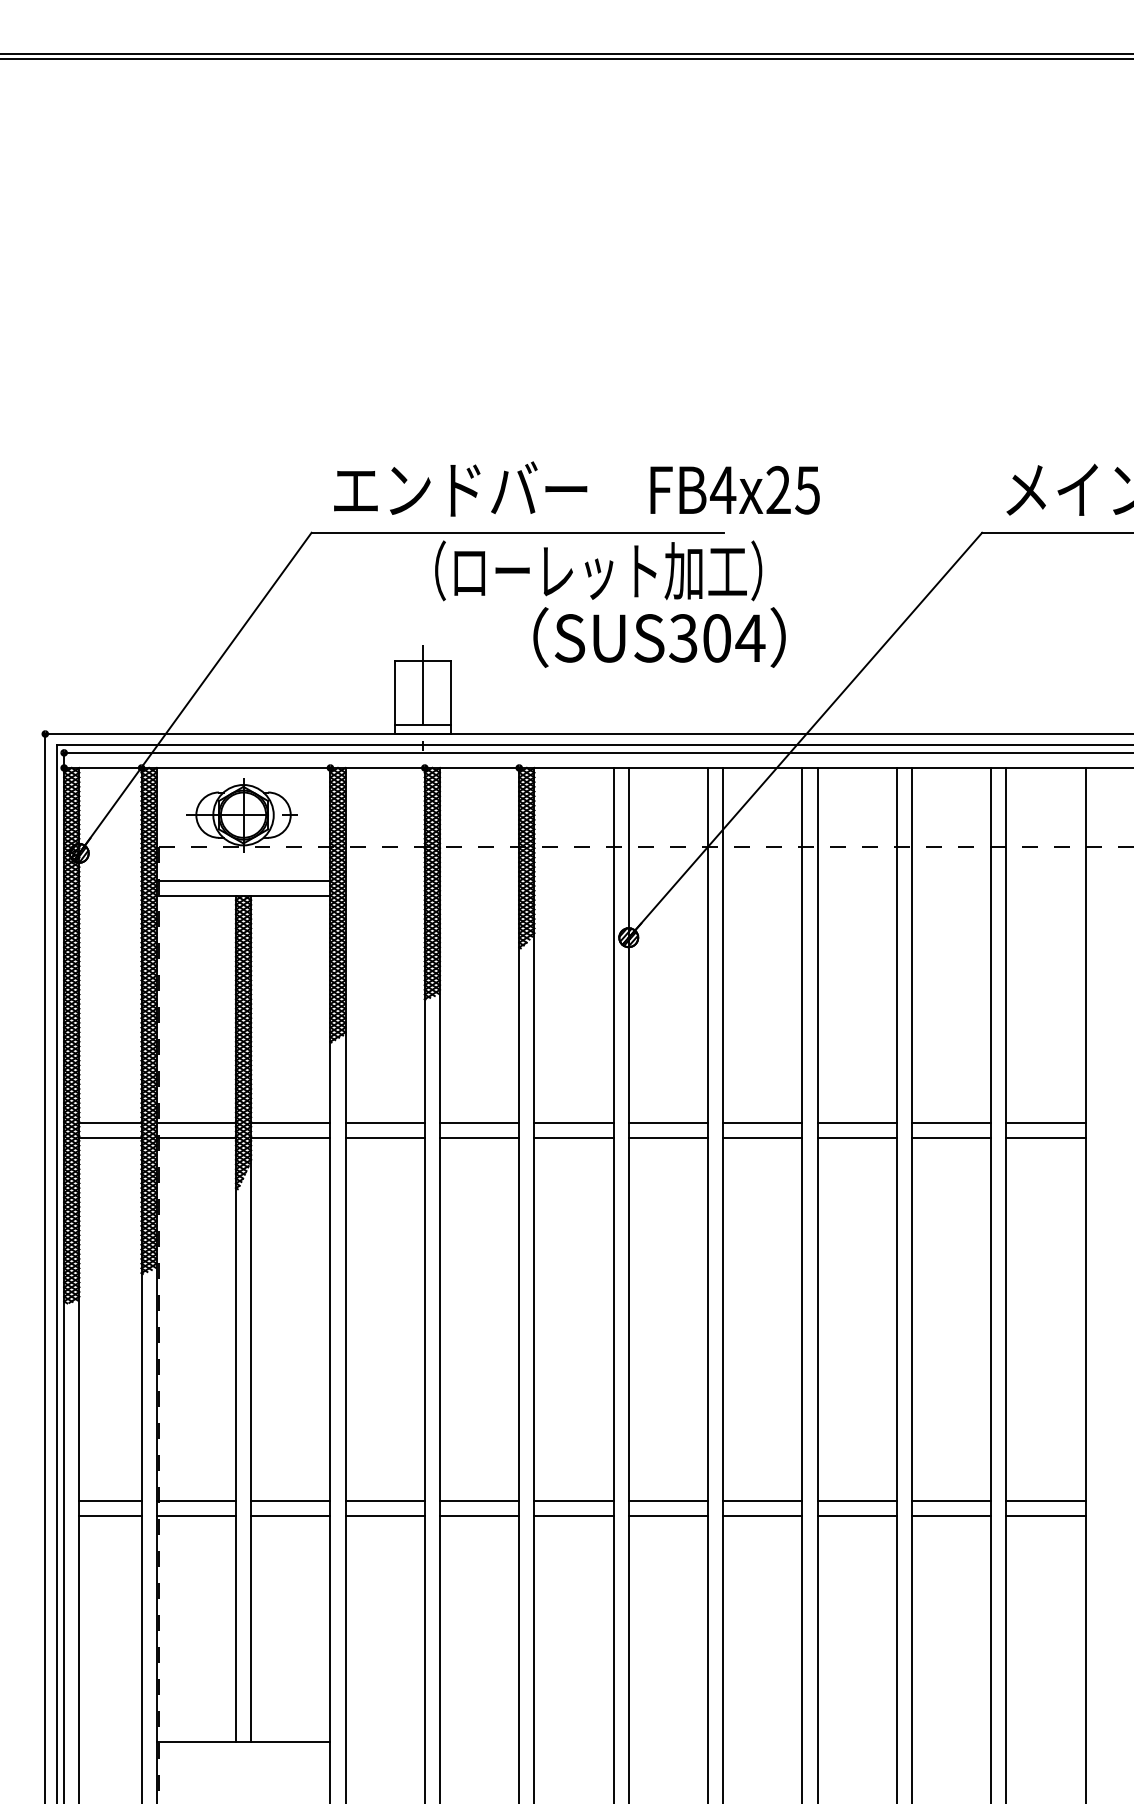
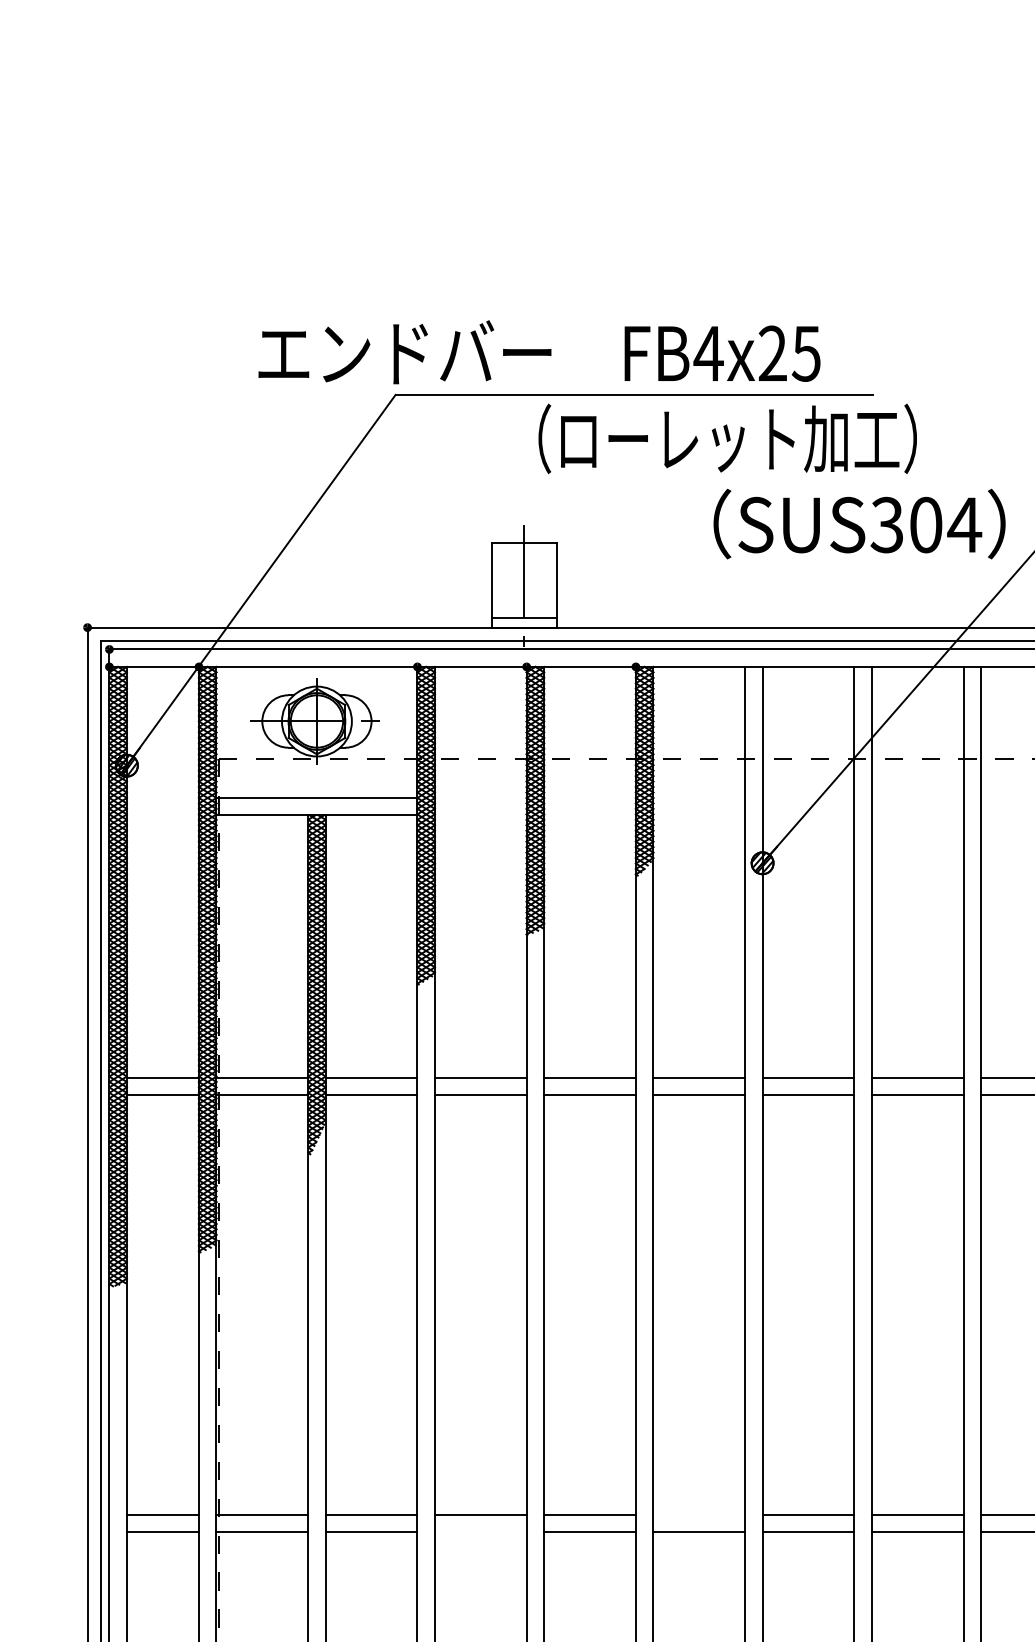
text: (576, 488) -> (539, 351), moved
text: (659, 637) -> (859, 524), moved
line: (573, 1500) -> (698, 1514), removed
line: (384, 1515) -> (480, 1531), removed

